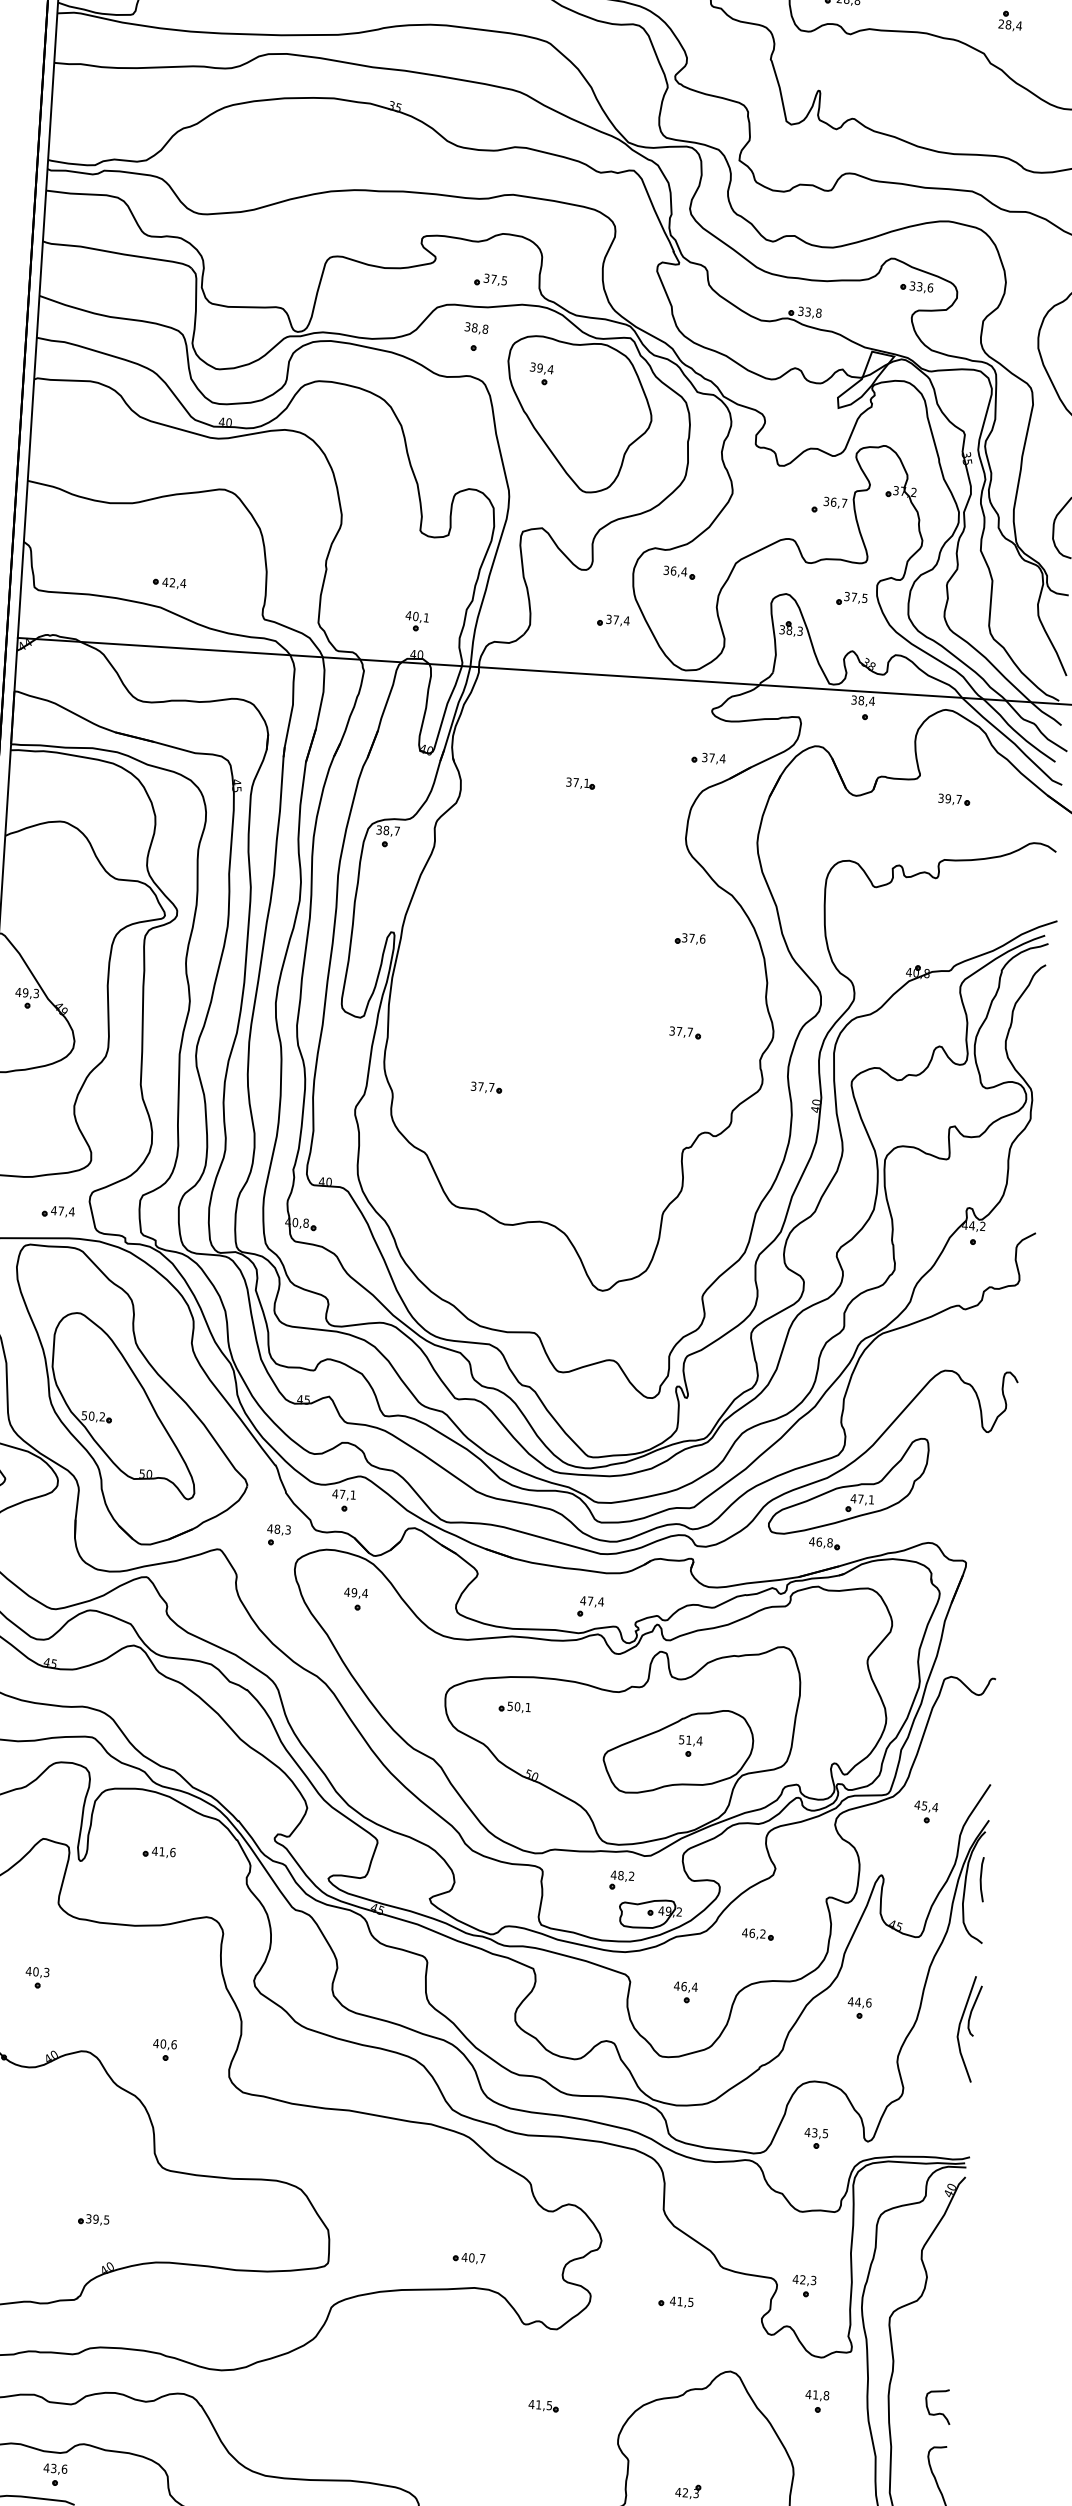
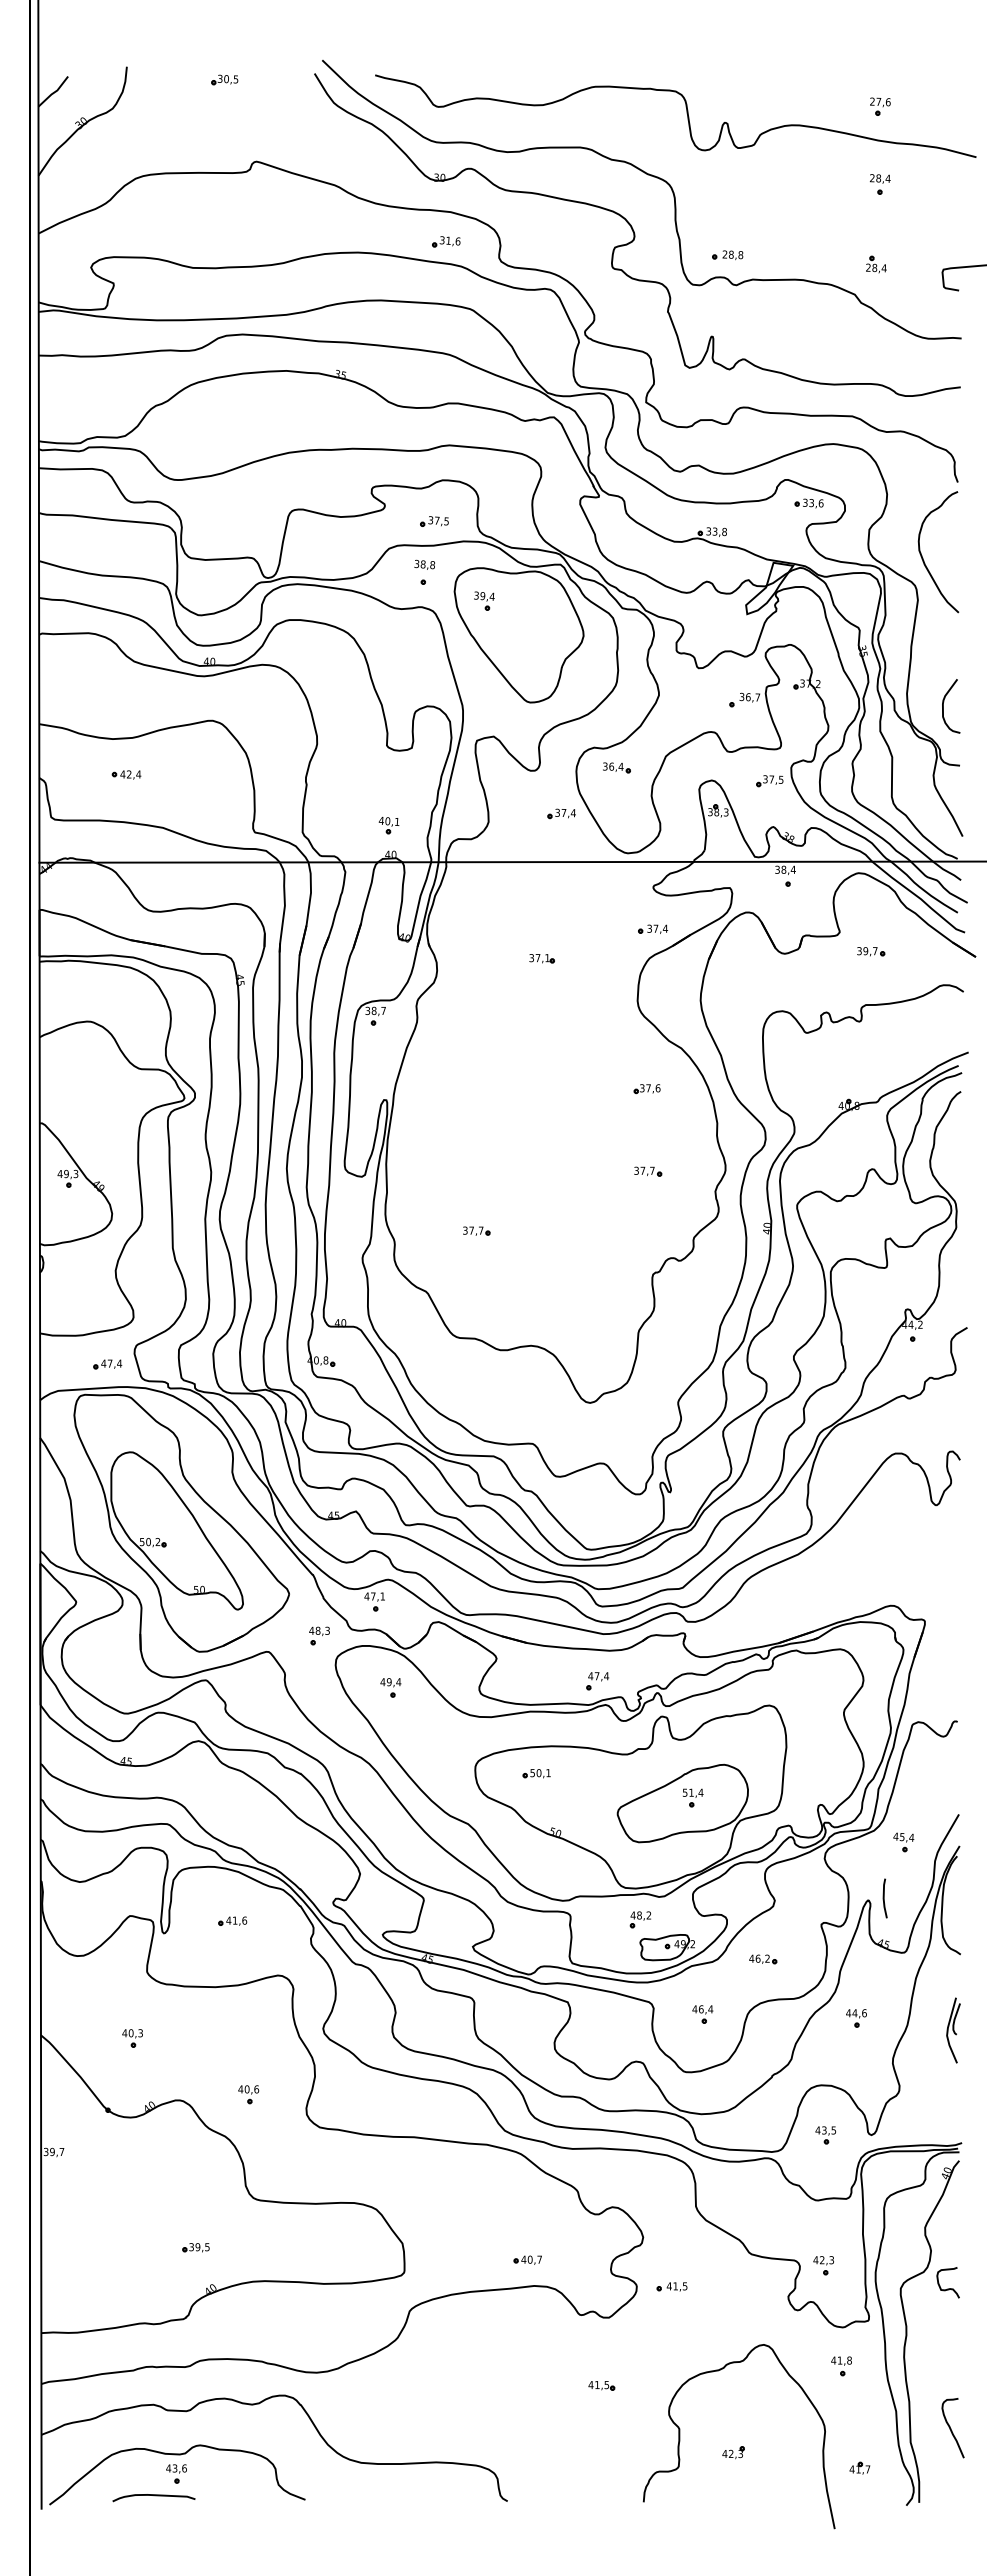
part: (169, 582) -> (126, 774), moved
part: (848, 1491) -> (817, 1565), removed
line: (981, 1879) -> (884, 1898), moved
part: (968, 2029) -> (953, 2030), size x0.7
part: (675, 2301) -> (671, 2286), moved
curve: (936, 2412) -> (947, 2288), moved

